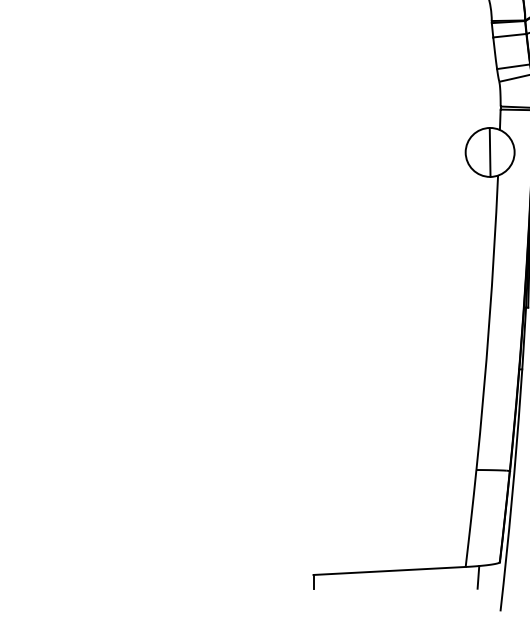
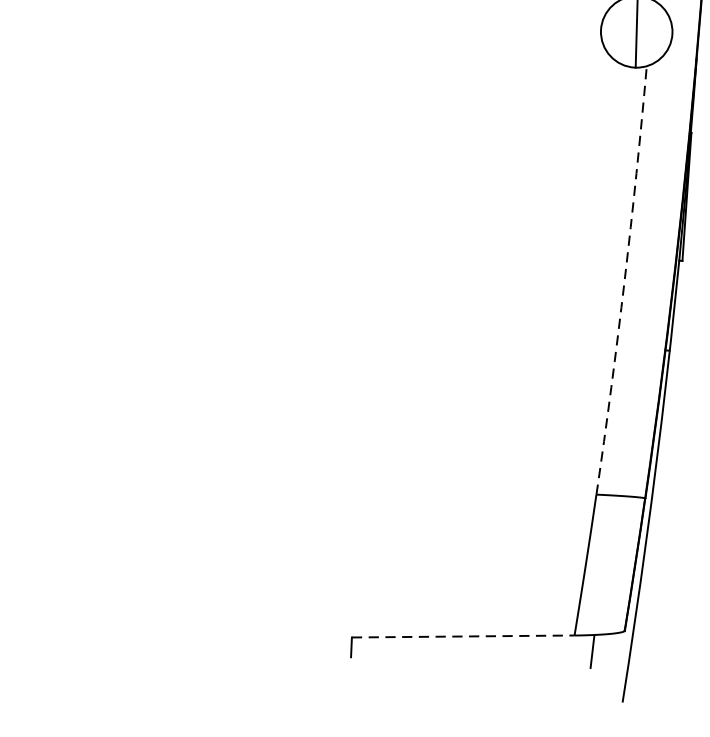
arc: (489, 322) -> (624, 280), solid -> dashed
line: (390, 570) -> (464, 635), solid -> dashed

